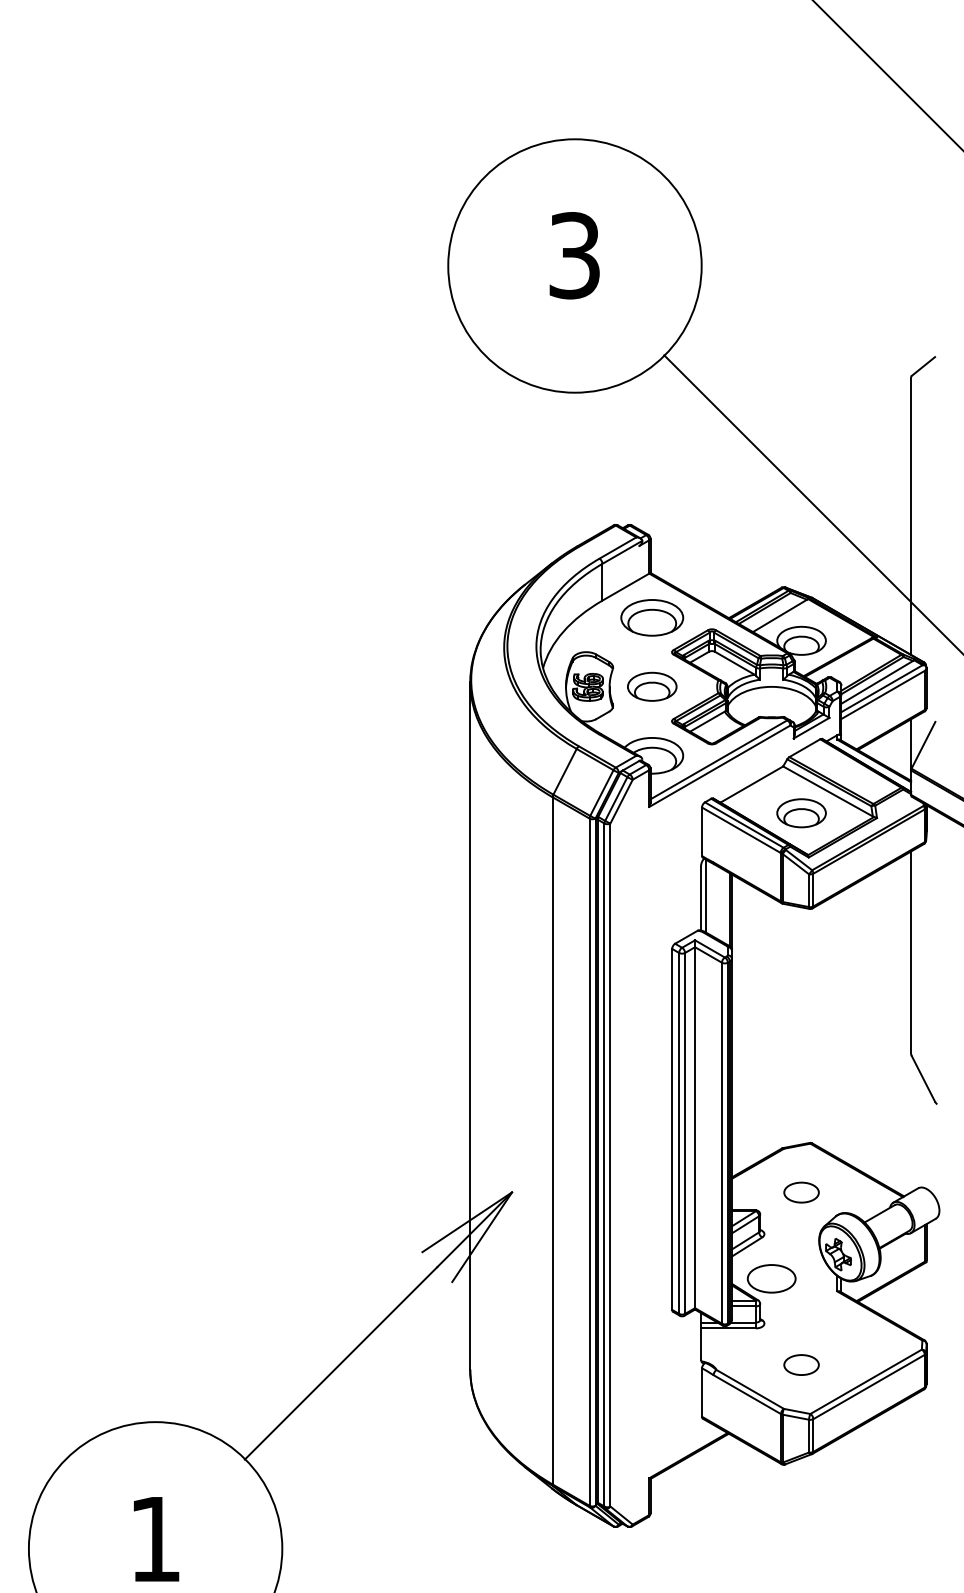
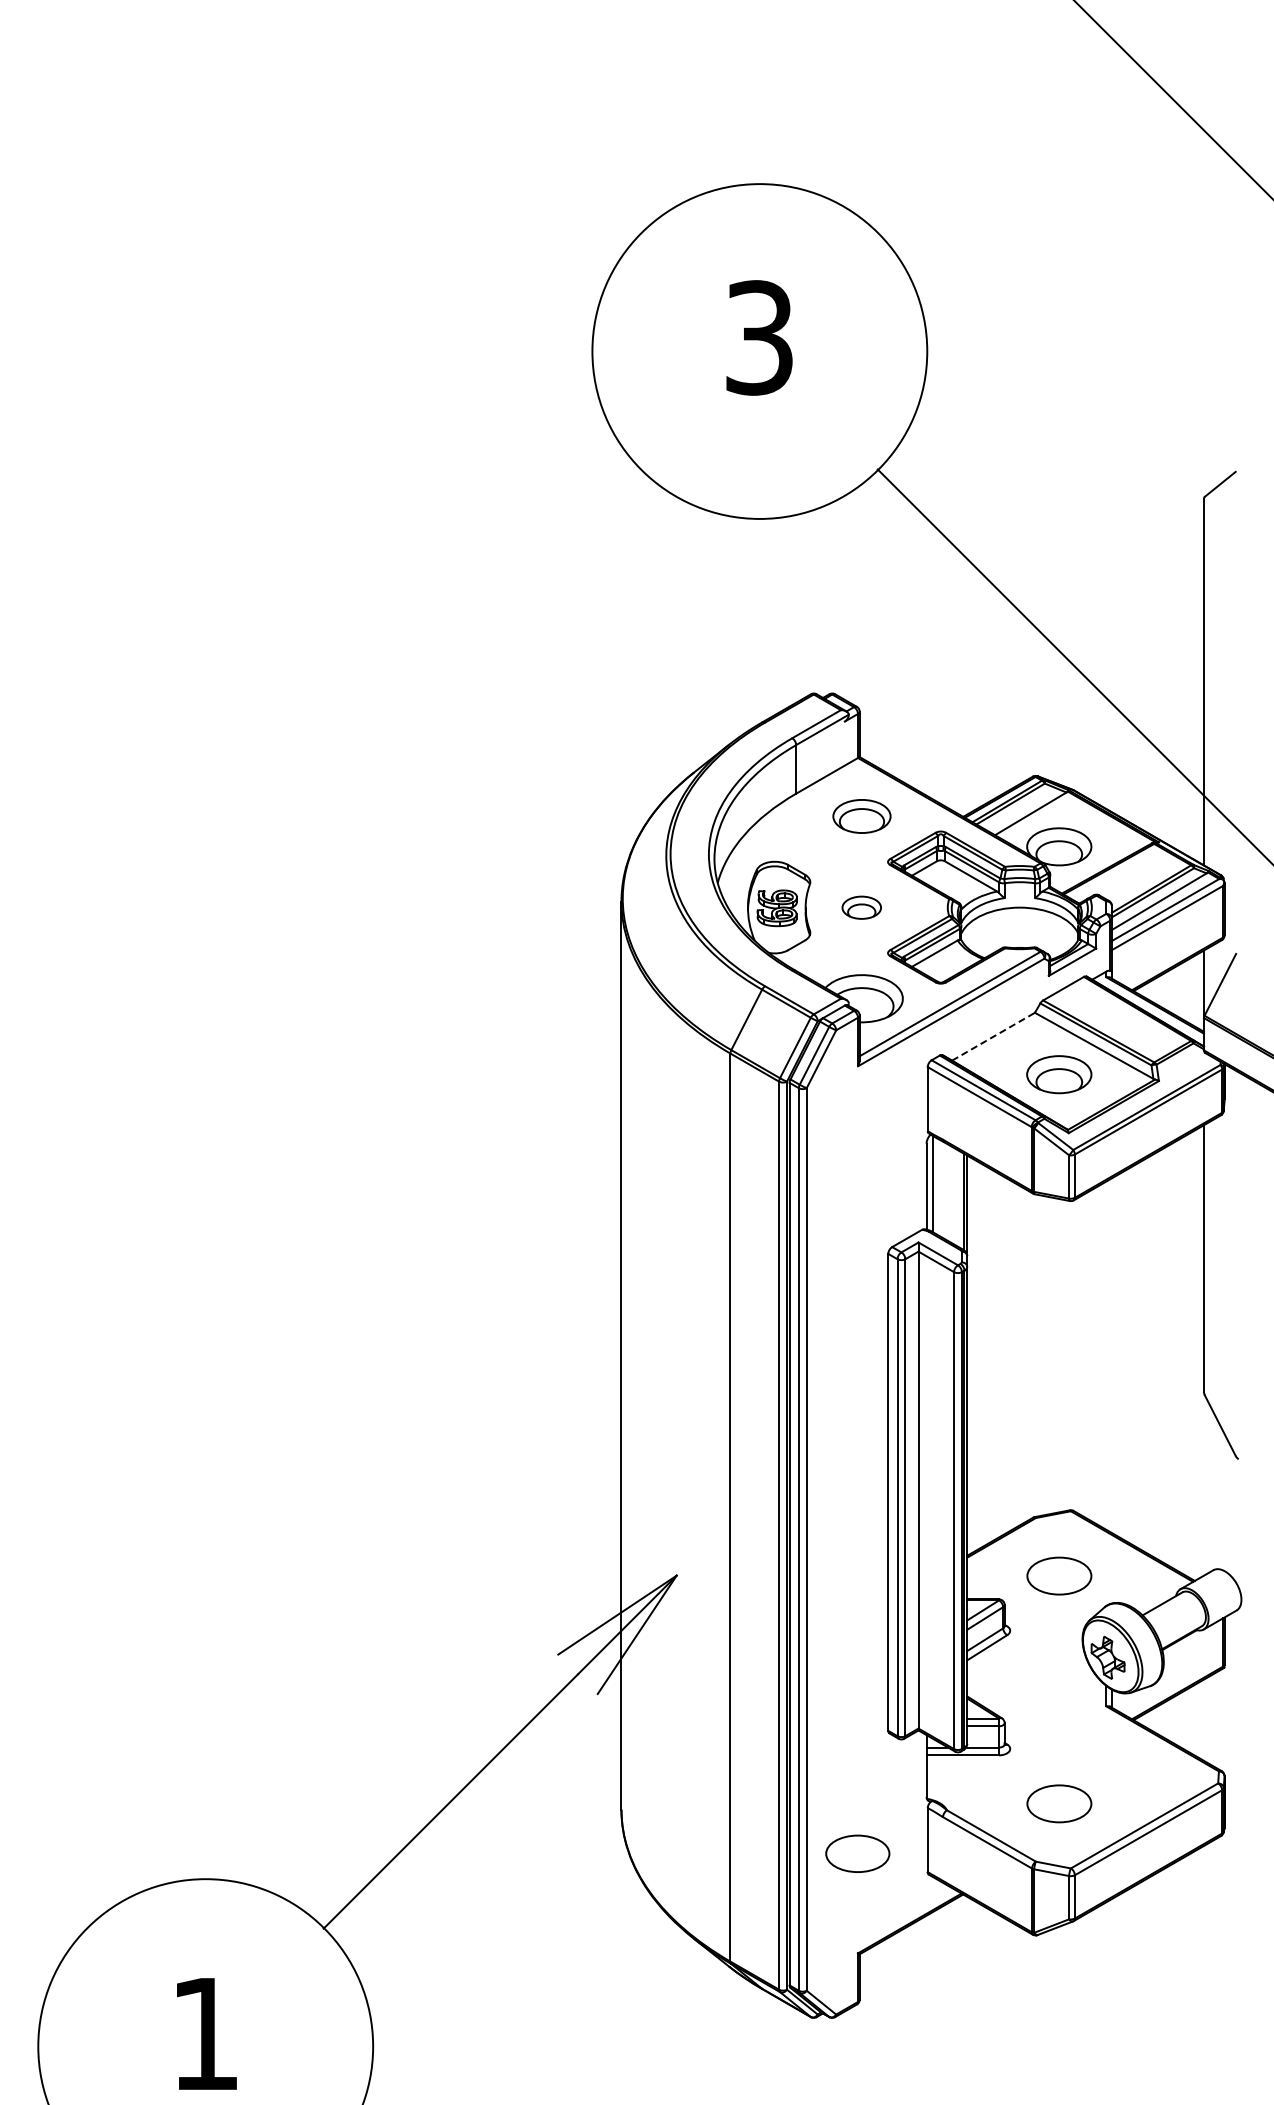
part: (651, 617) -> (861, 816), size x0.7
part: (651, 686) -> (861, 907), size x0.6
line: (751, 784) -> (993, 1036), solid -> dashed
part: (800, 1192) -> (1058, 1575), size x1.4
part: (771, 1278) -> (857, 1853), moved
part: (800, 1364) -> (1058, 1803), size x1.4

